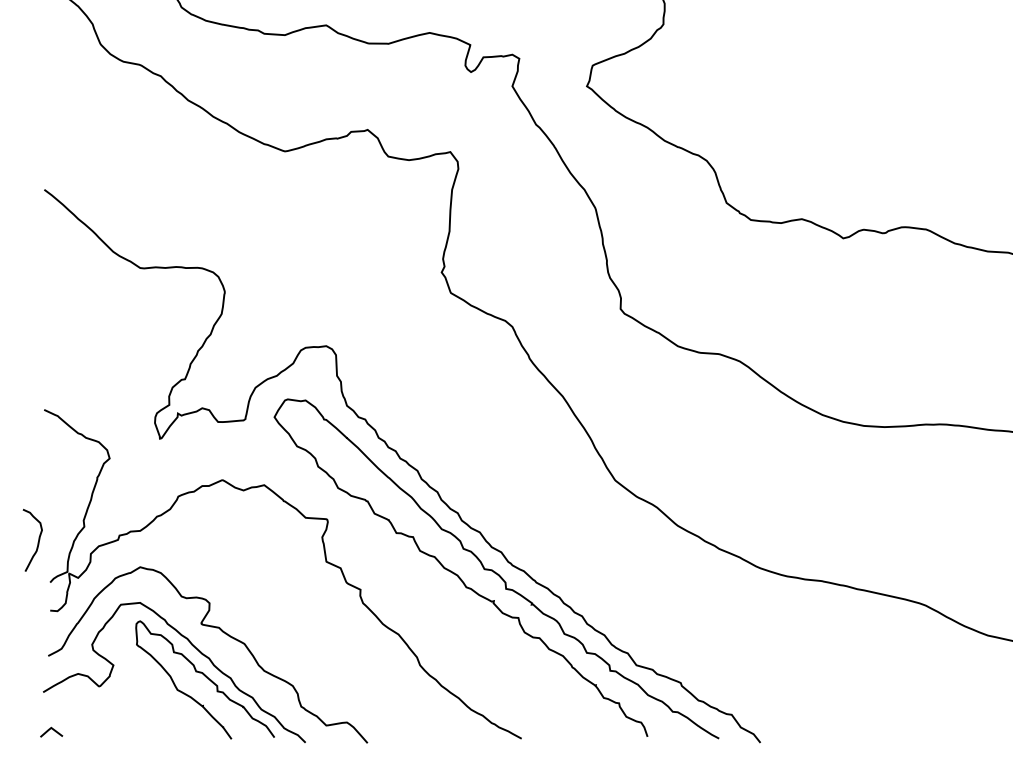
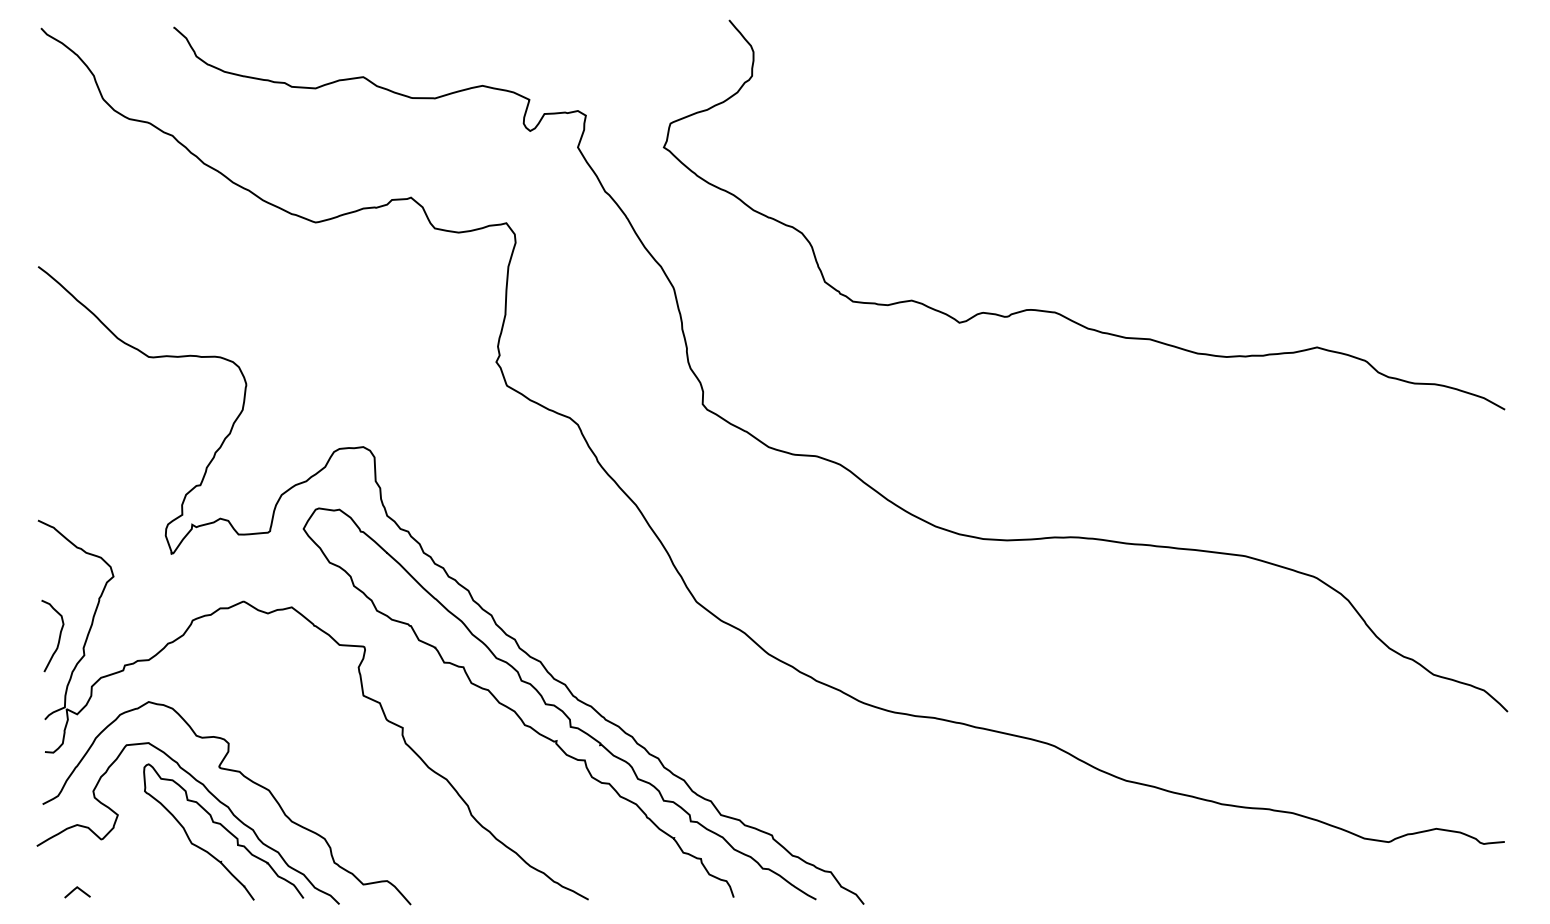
curve: (37, 542) -> (58, 638), moved
line: (53, 730) -> (79, 890), moved

